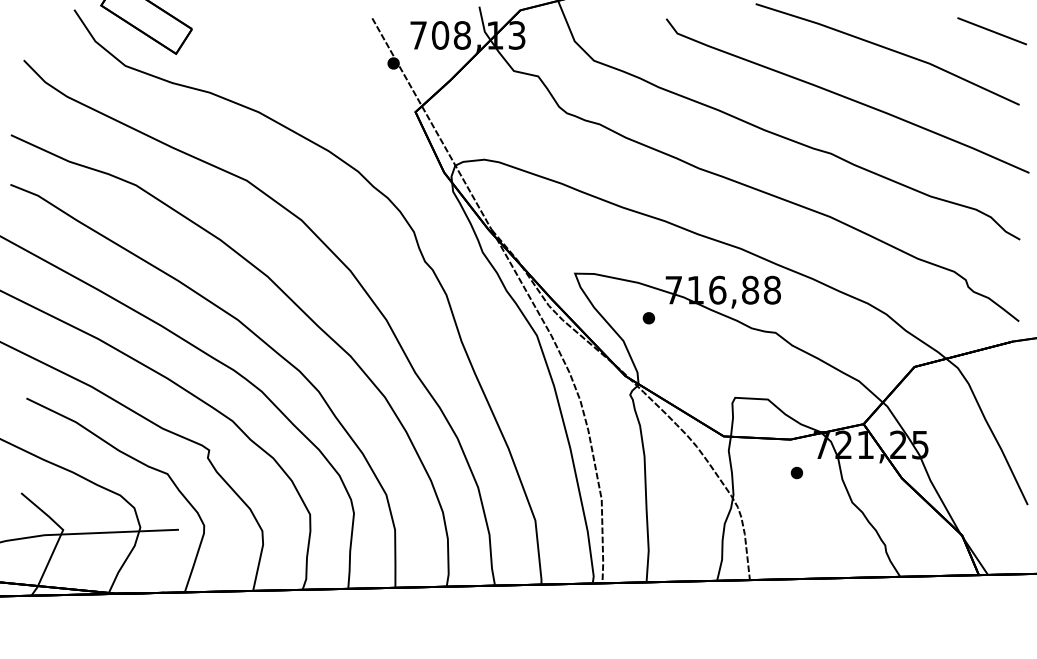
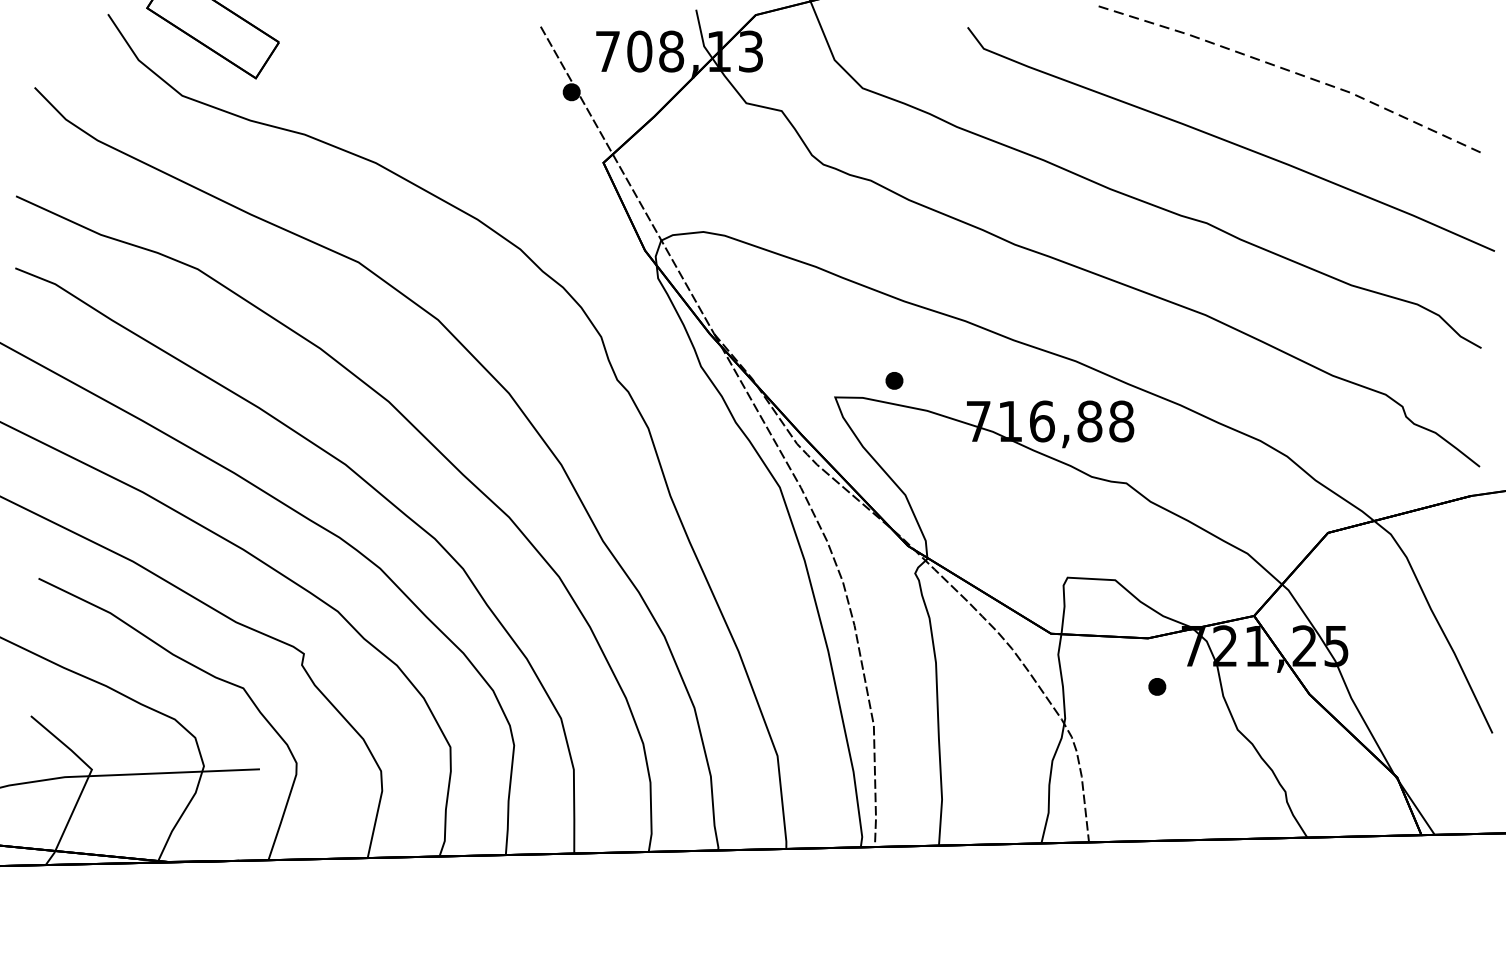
line: (991, 31) -> (1439, 45), removed
line: (889, 49) -> (1291, 71), solid -> dashed
part: (648, 318) -> (893, 381), moved

